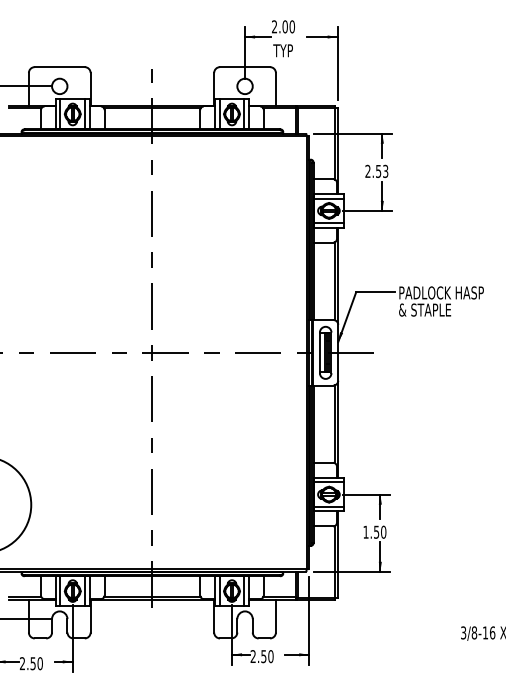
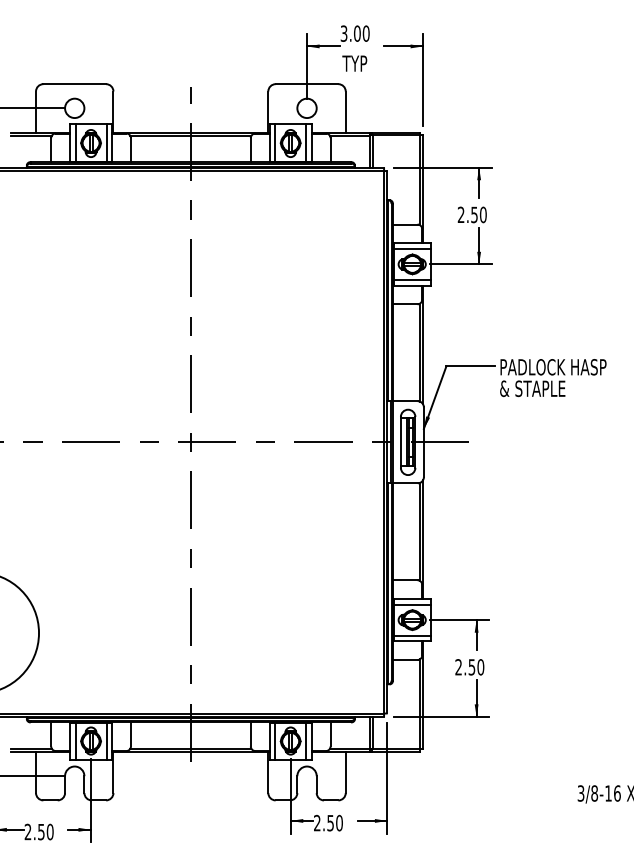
text: (274, 27) -> (343, 34), 2.00 -> 3.00
text: (385, 171) -> (483, 215), 2.53 -> 2.50
text: (365, 531) -> (458, 666), 1.50 -> 2.50

